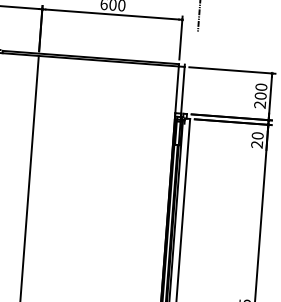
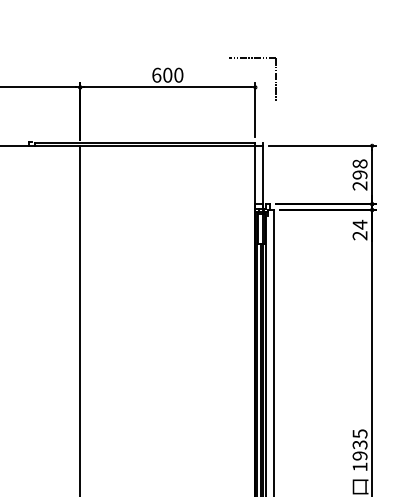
text: (260, 91) -> (359, 169), 200 -> 298
text: (257, 135) -> (359, 224), 20 -> 24

